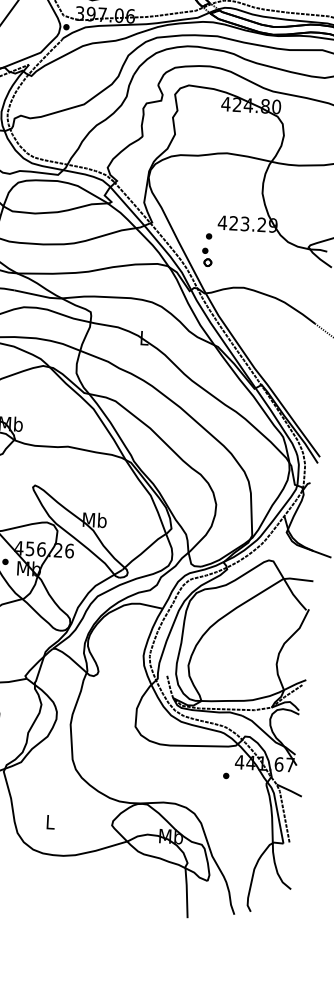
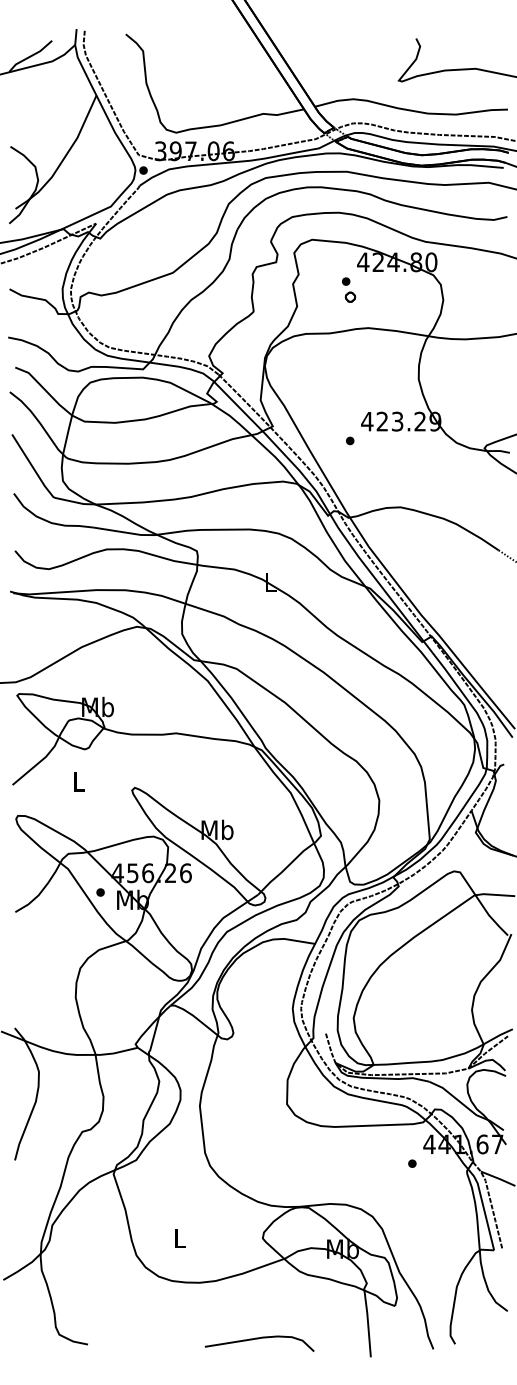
part: (207, 256) -> (349, 289), moved
curve: (104, 900) -> (258, 1339), added

